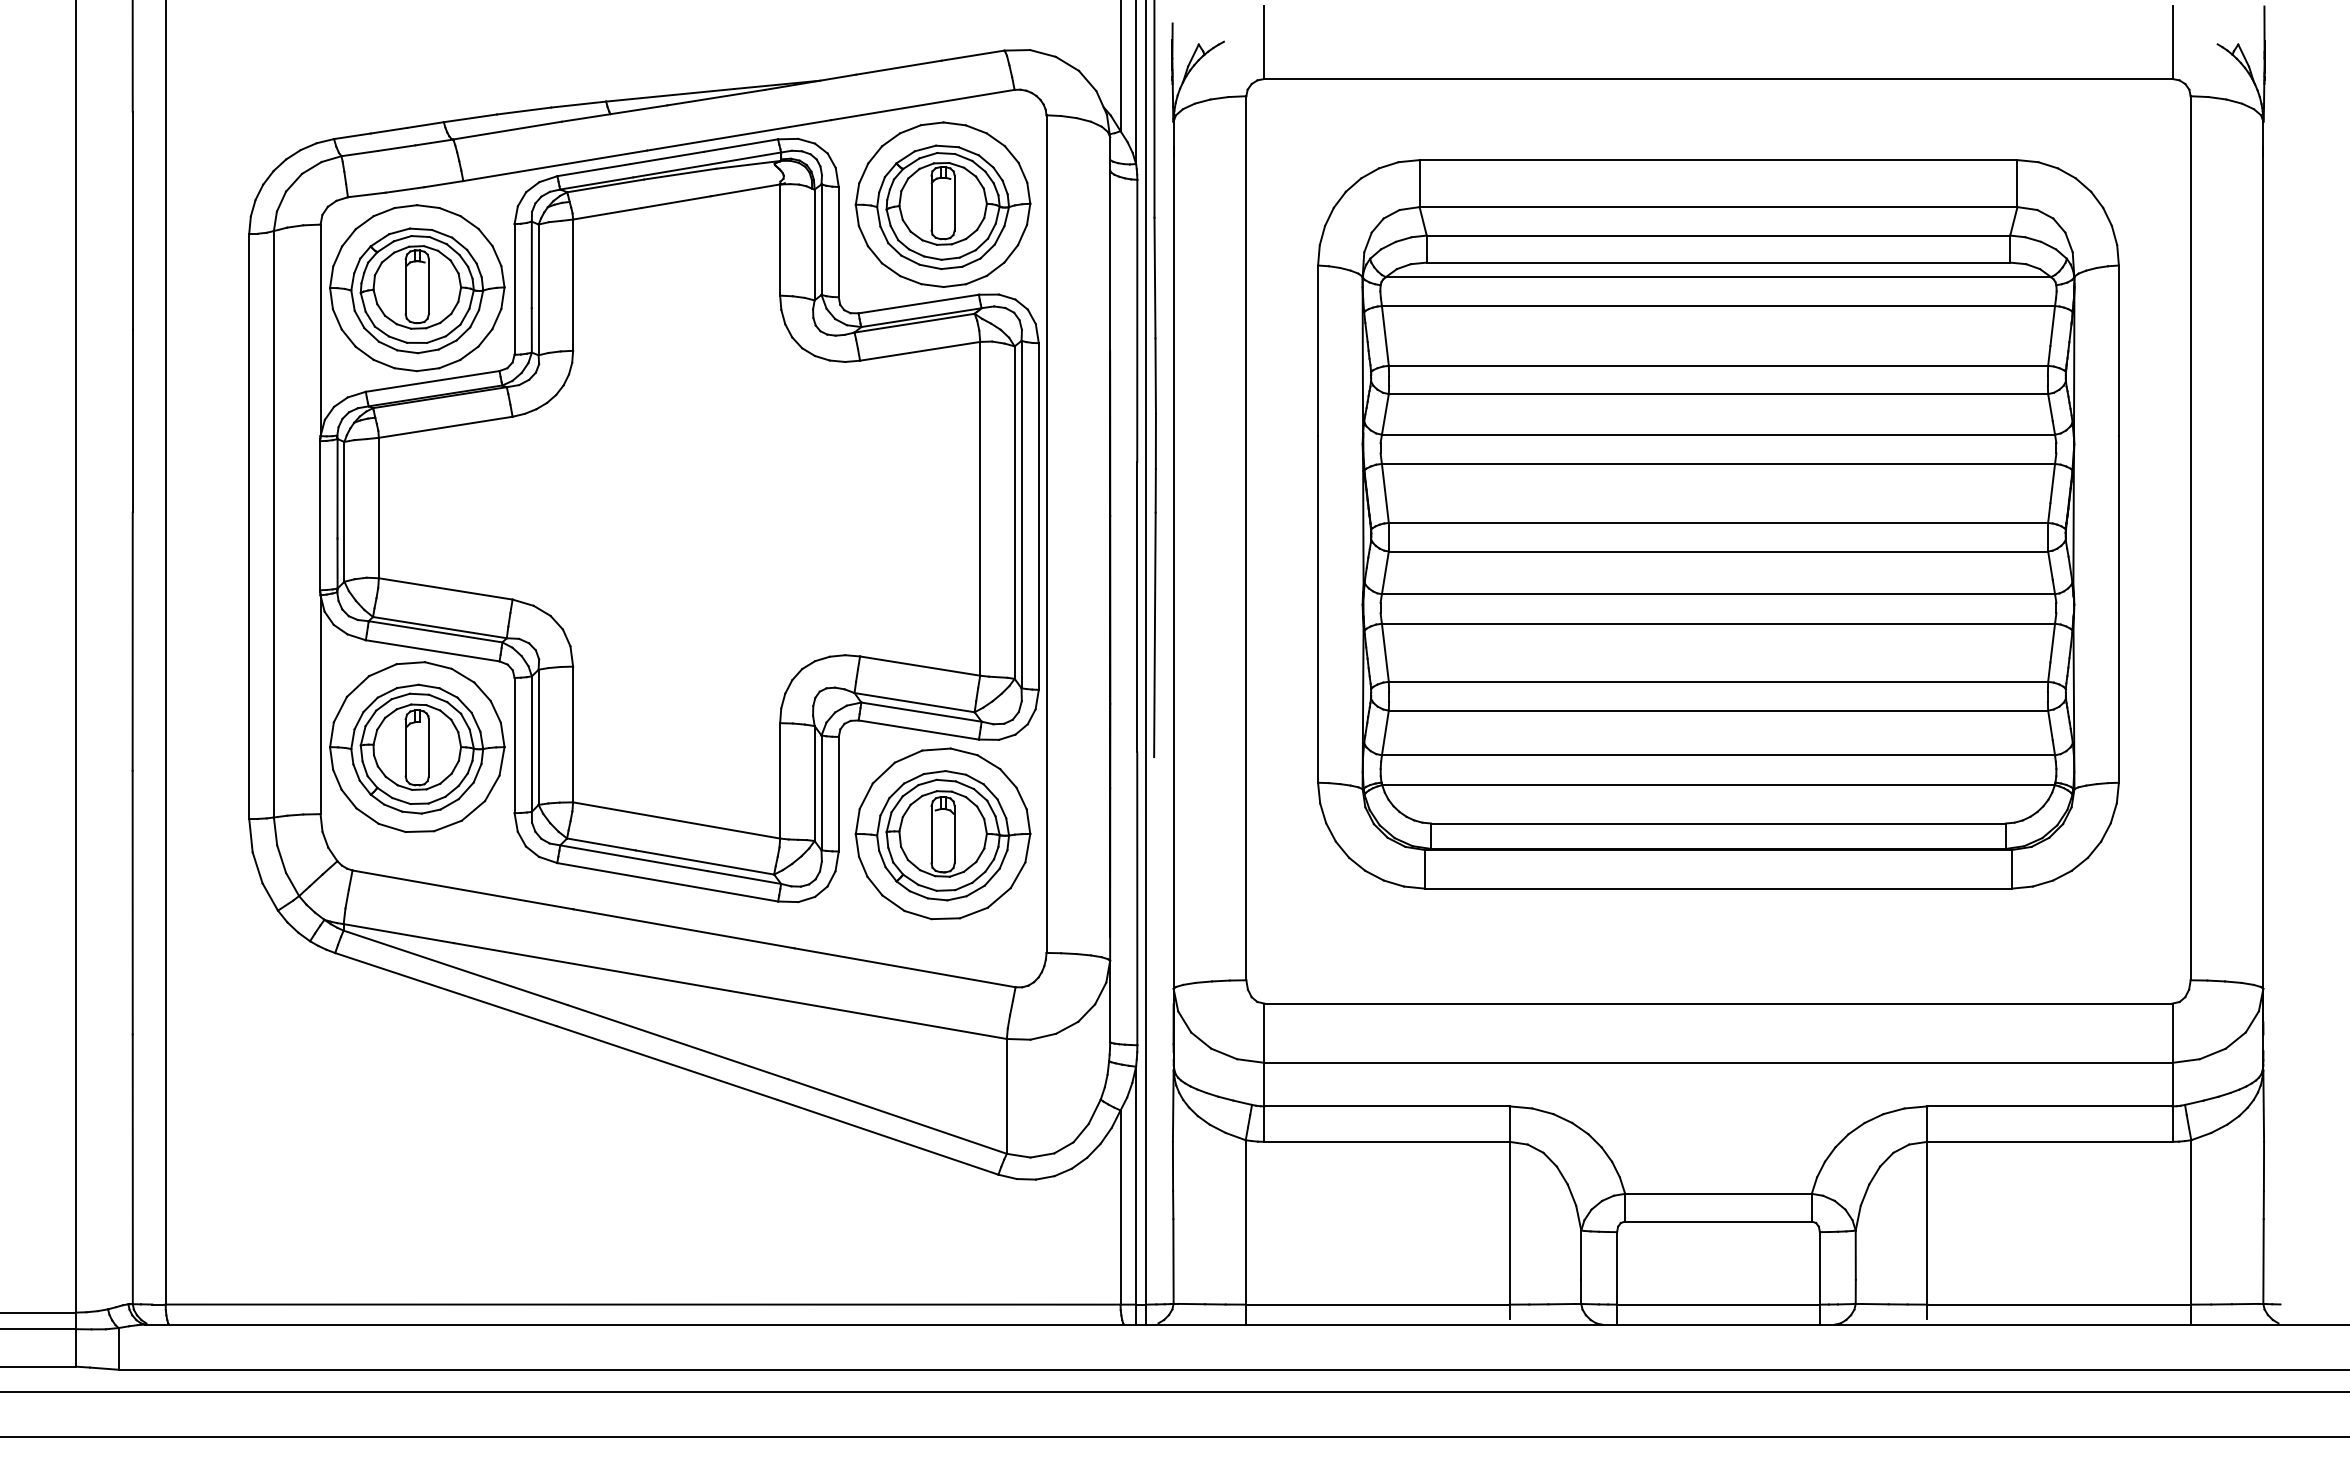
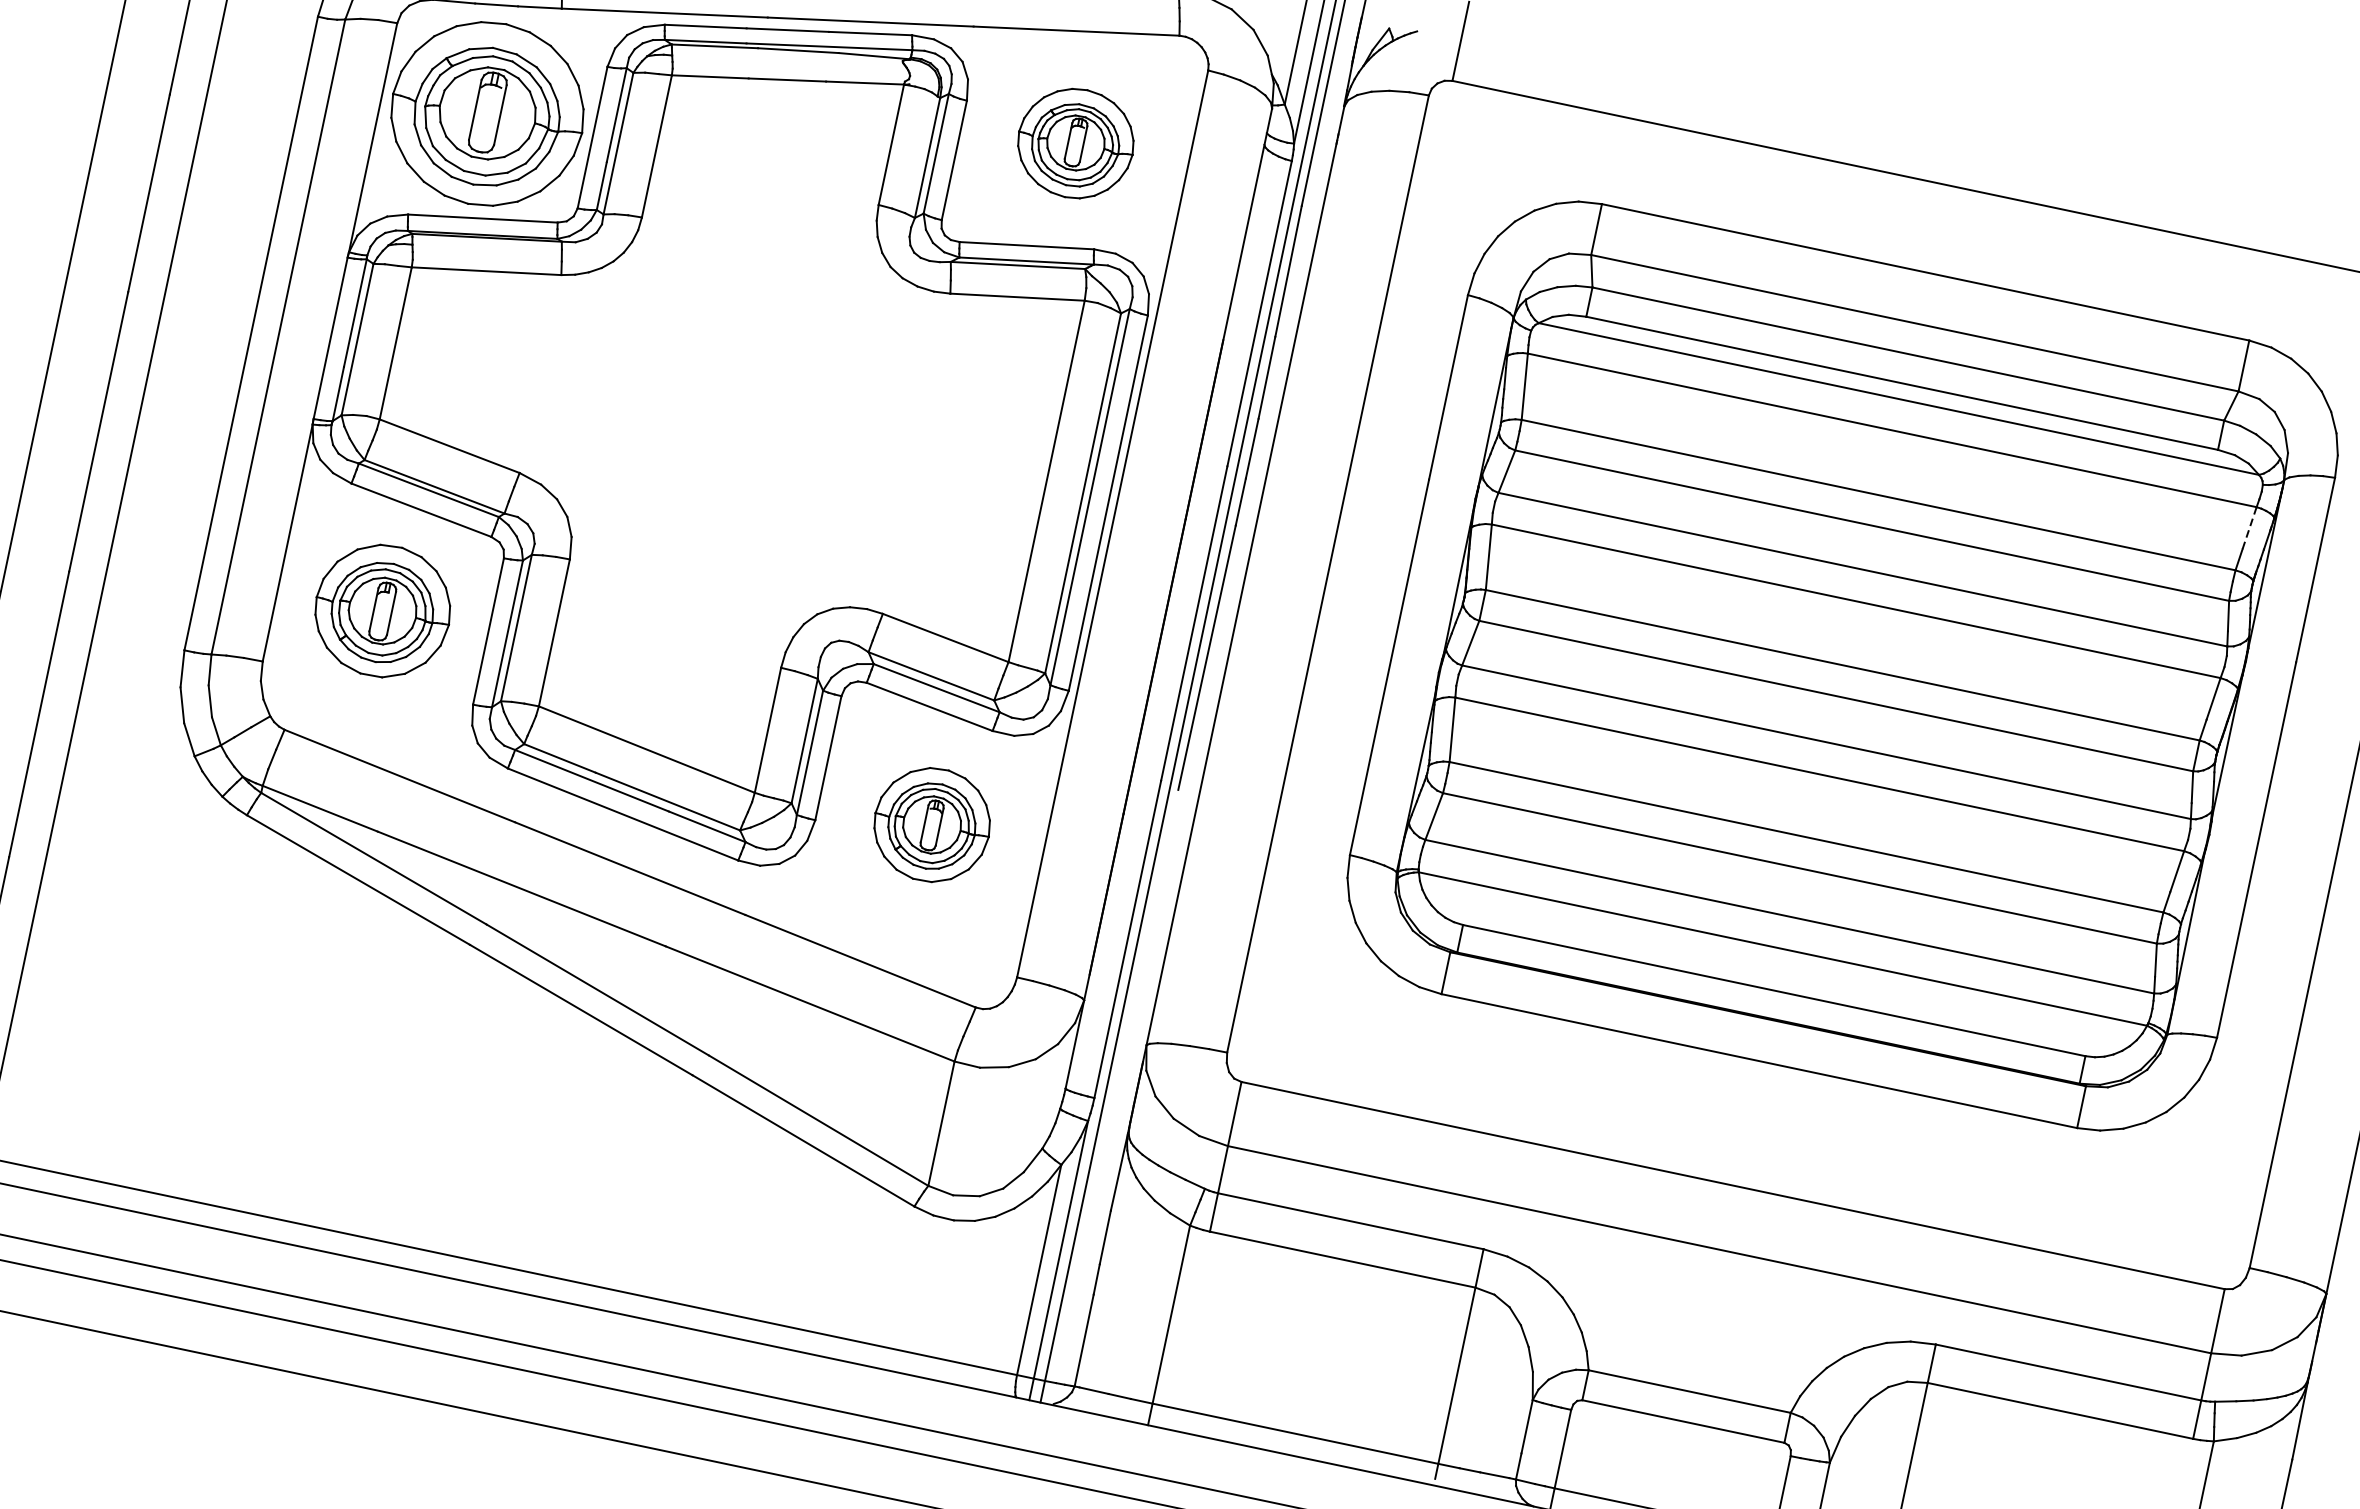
part: (942, 204) -> (1075, 143), size x0.6
line: (2052, 326) -> (2249, 528), solid -> dashed
part: (417, 746) -> (383, 610), size x0.7
part: (942, 833) -> (931, 824), size x0.6

